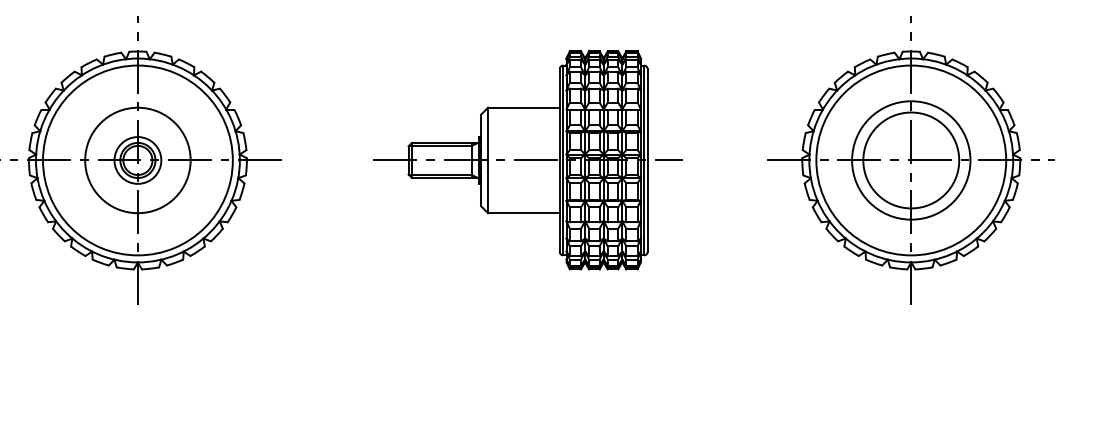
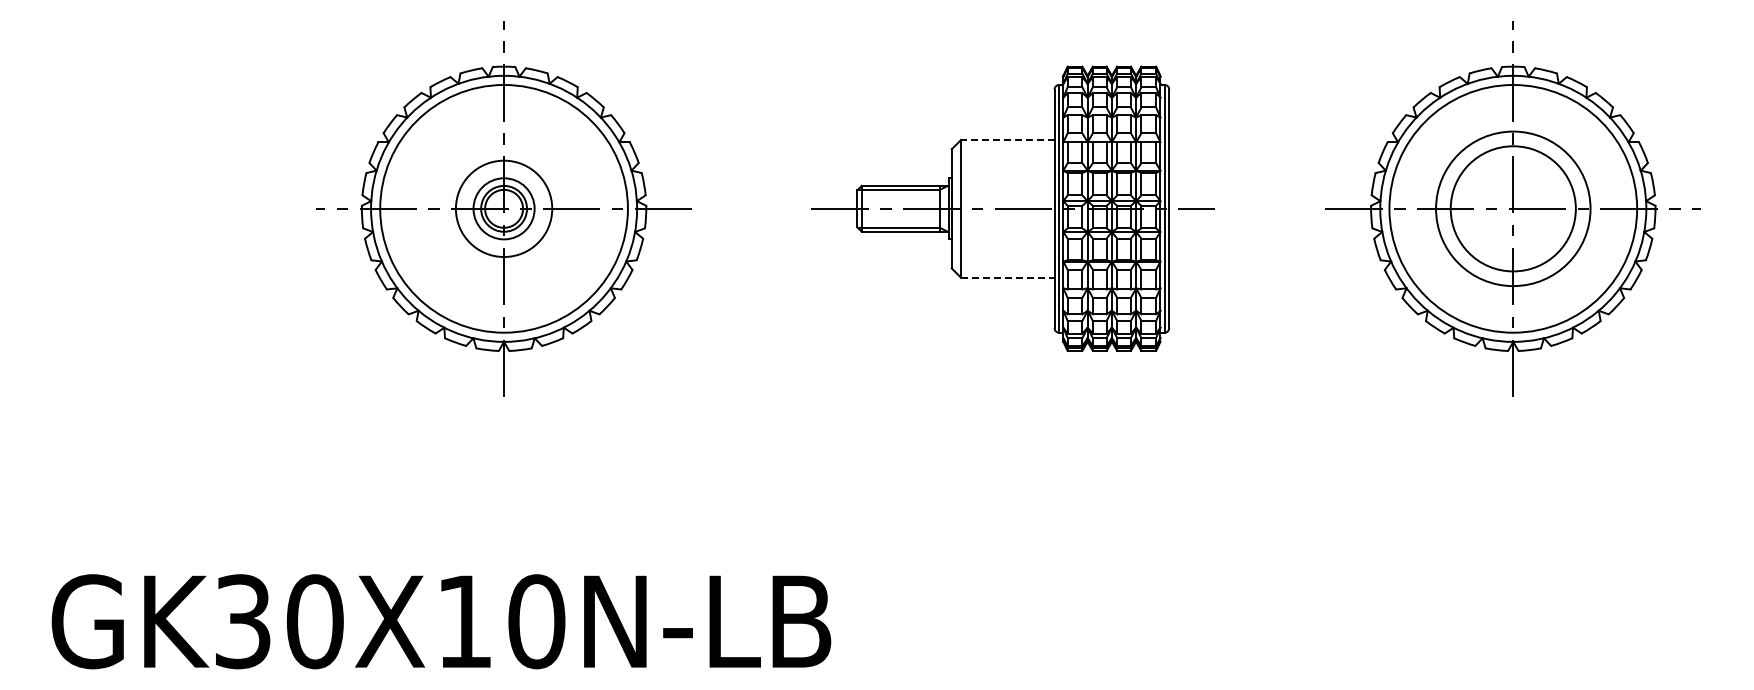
line: (523, 108) -> (1007, 140), solid -> dashed
circle: (137, 160) -> (503, 208), size x0.7
line: (523, 213) -> (1007, 277), solid -> dashed

